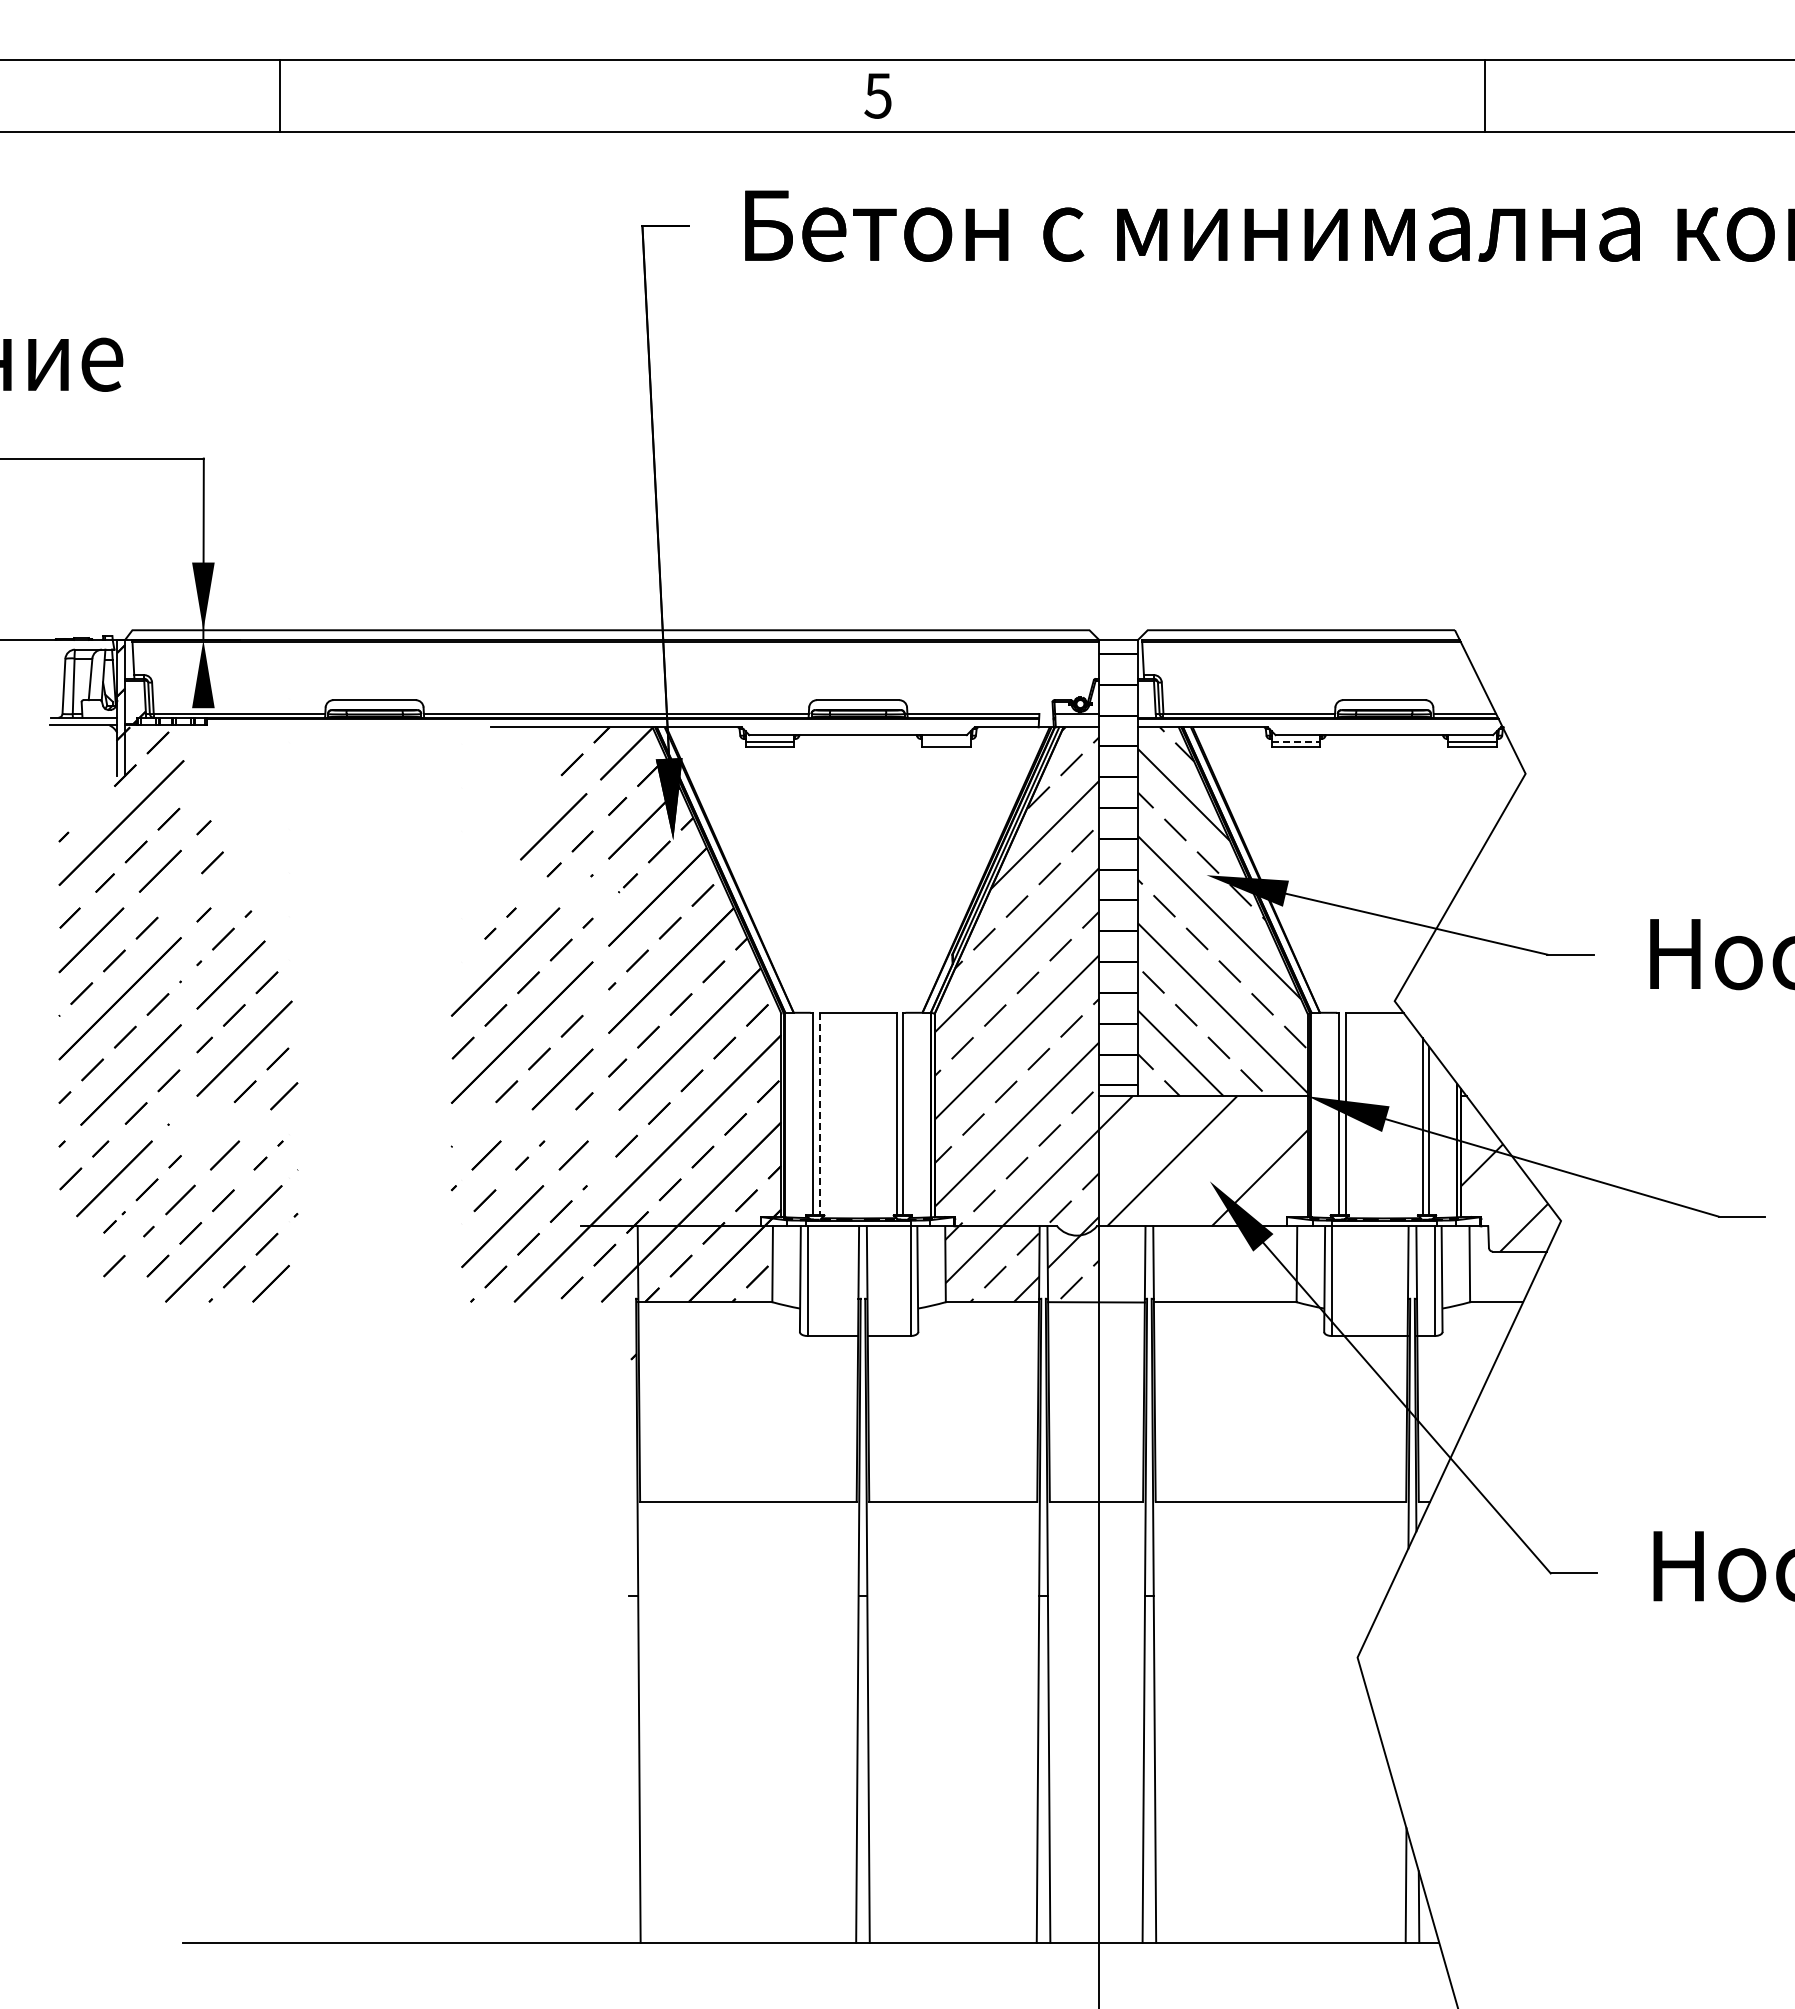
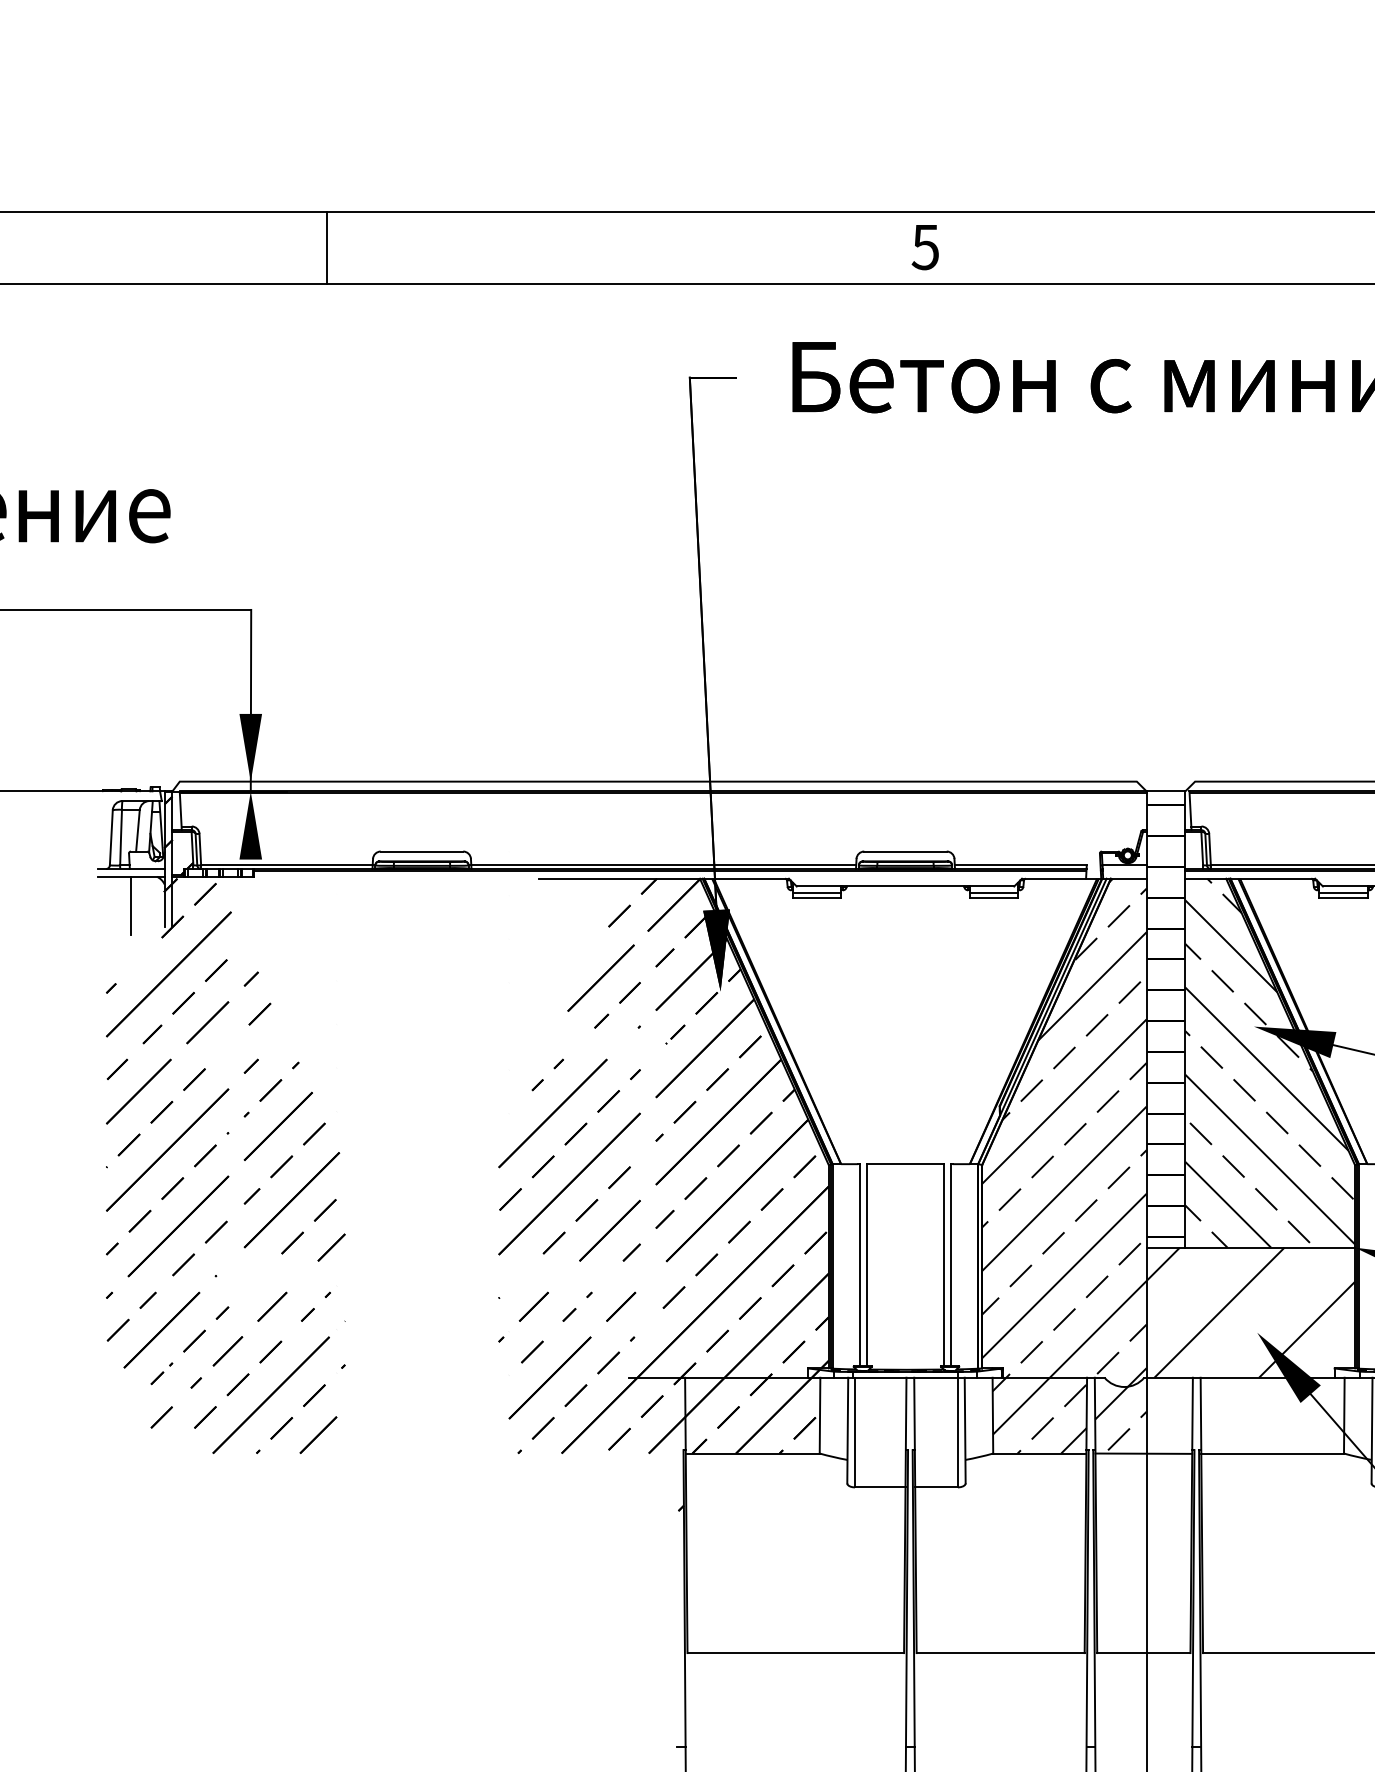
line: (946, 741) -> (993, 892), added
line: (1296, 741) -> (1343, 892), dashed -> solid
line: (83, 754) -> (130, 905), added
line: (819, 1113) -> (866, 1264), dashed -> solid

